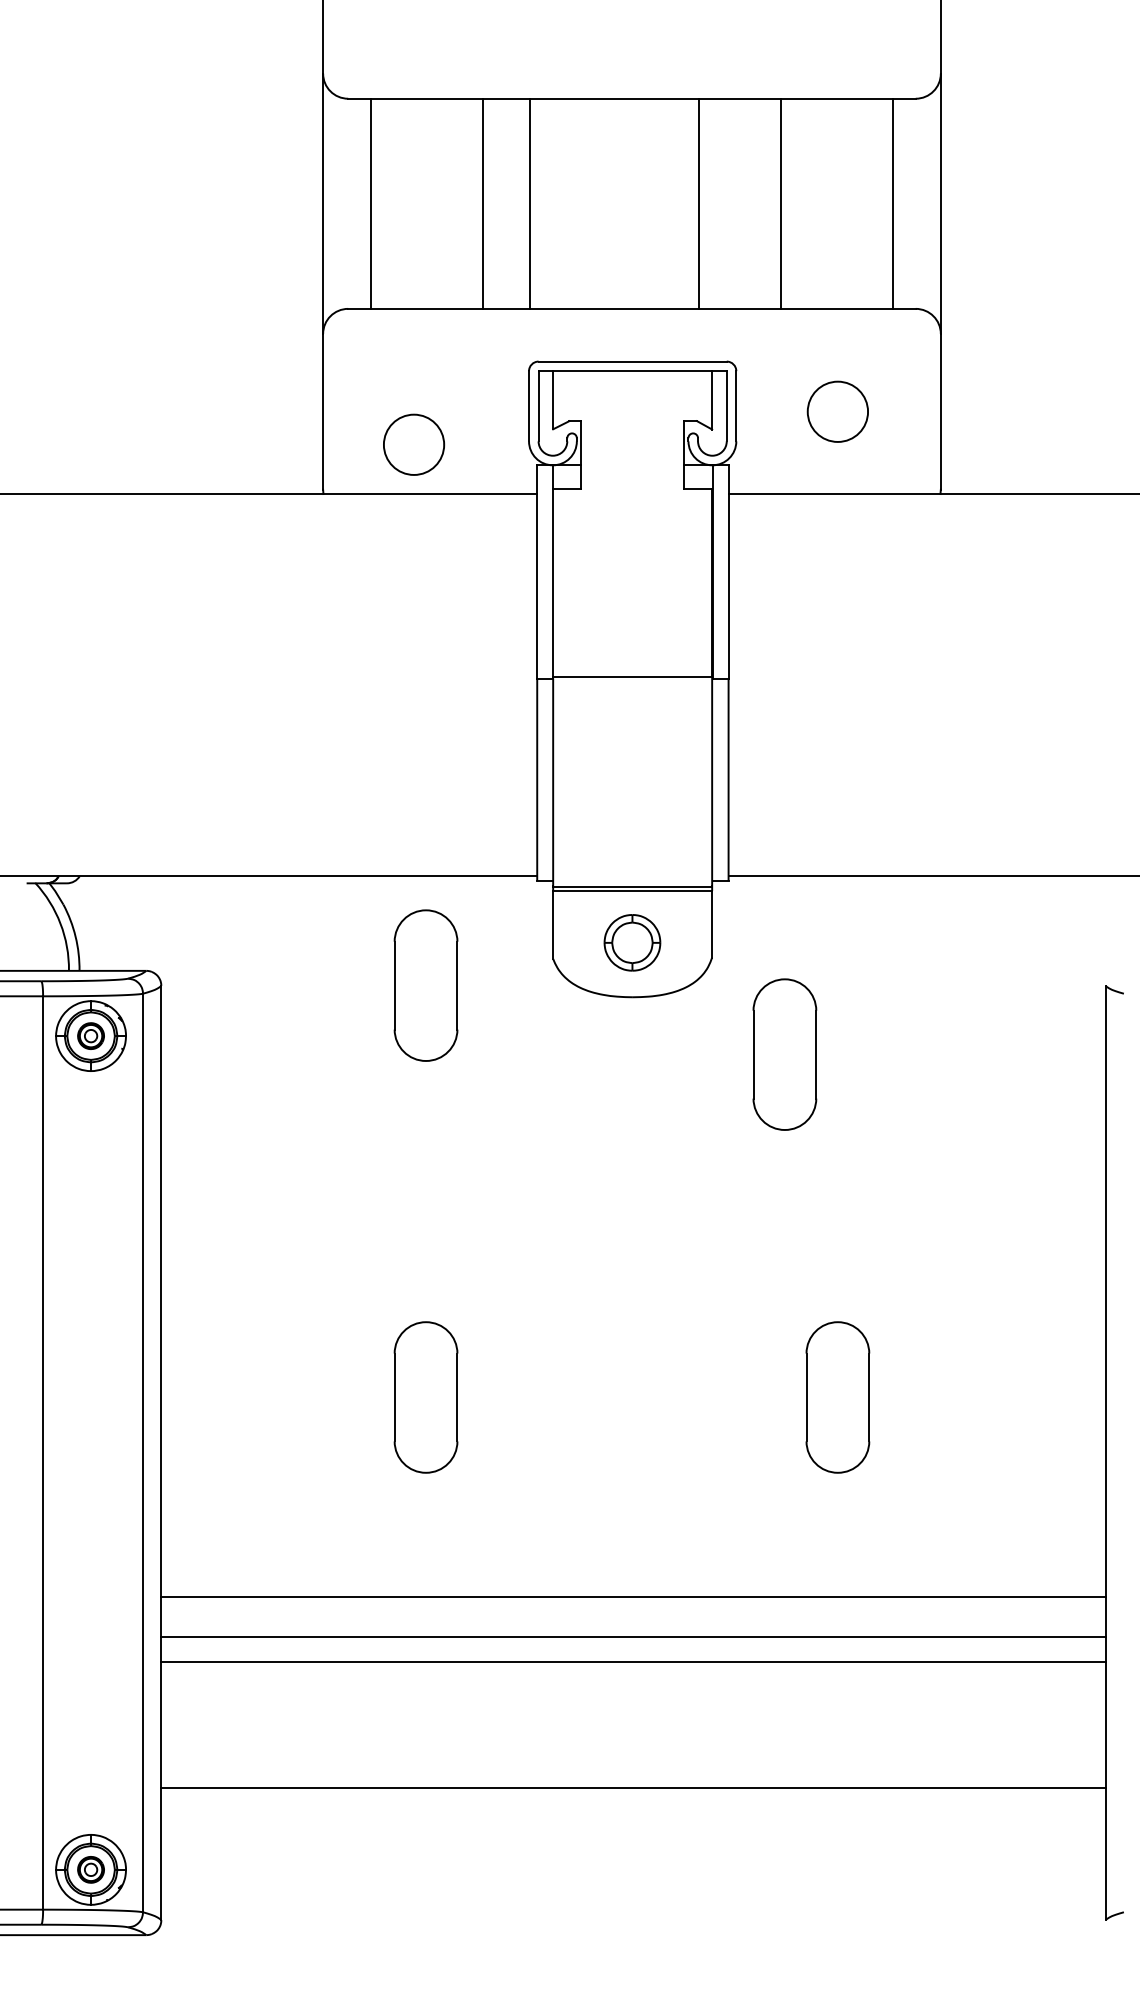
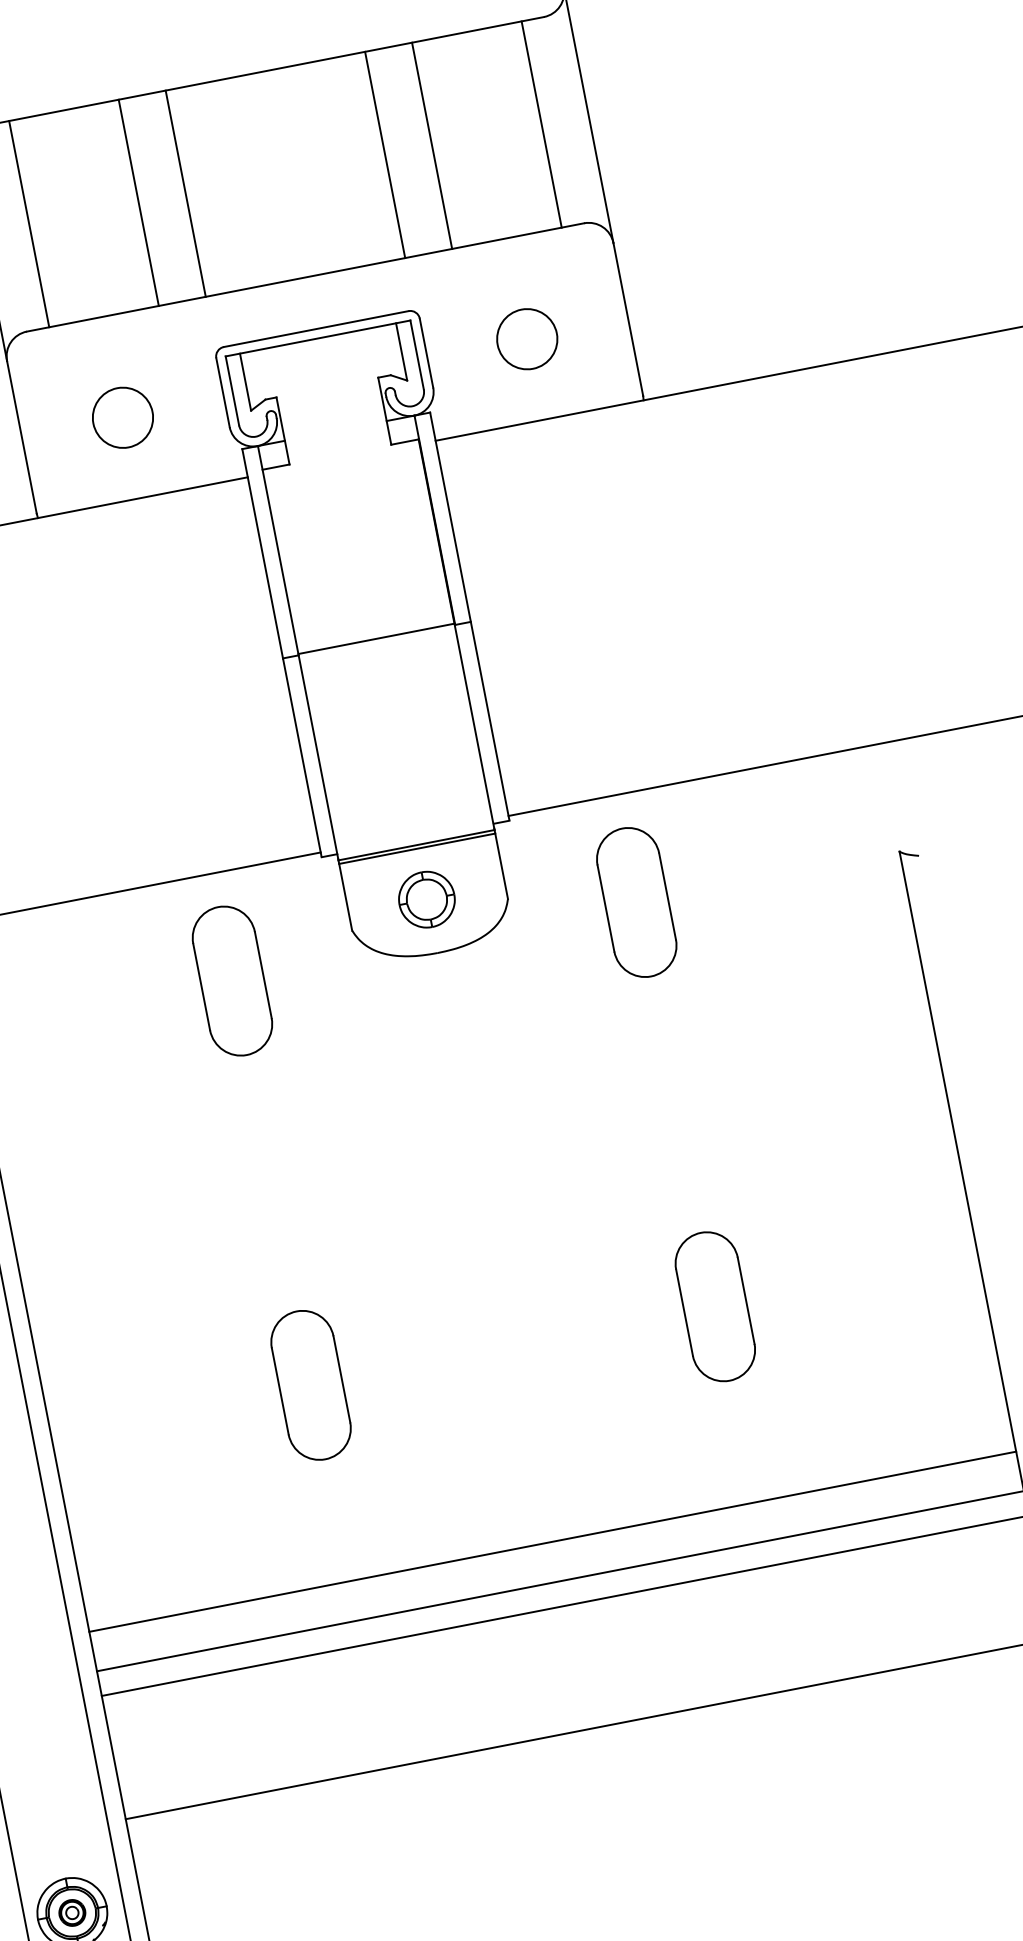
line: (698, 203) -> (385, 154), moved
circle: (414, 444) -> (123, 417), moved
part: (784, 1054) -> (636, 902), moved

